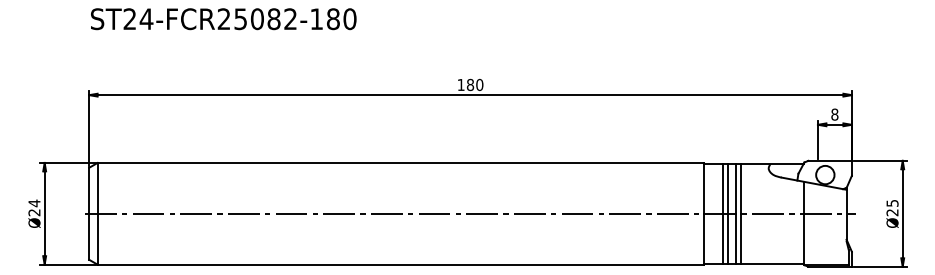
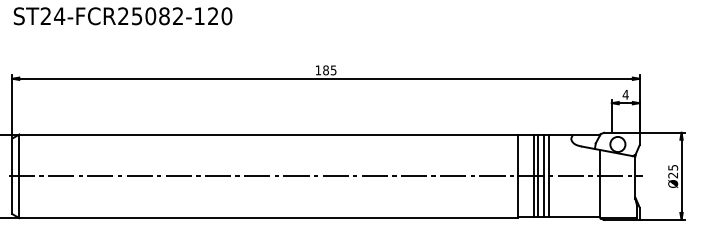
text: (333, 19) -> (213, 16), ST24-FCR25082-180 -> ST24-FCR25082-120
text: (479, 84) -> (333, 70), 180 -> 185
text: (834, 114) -> (625, 94), 8 -> 4

